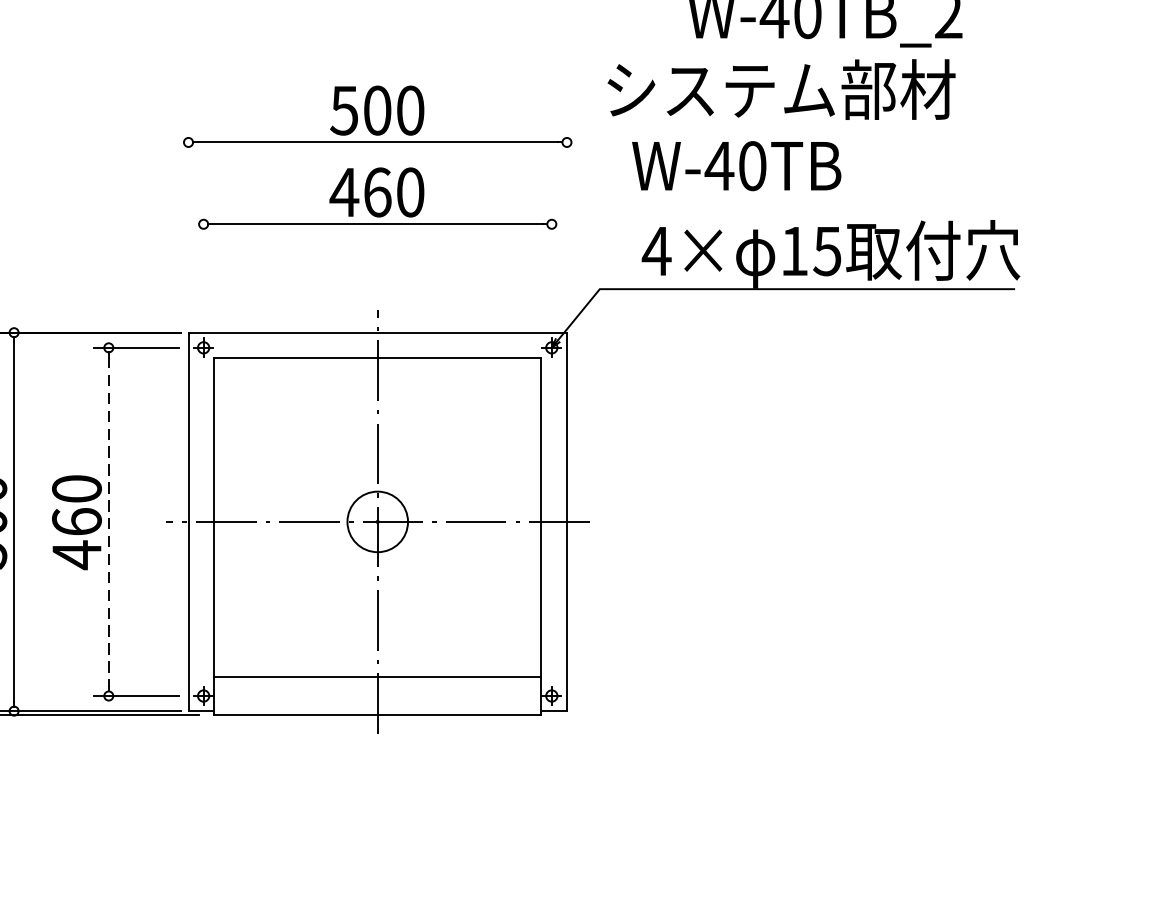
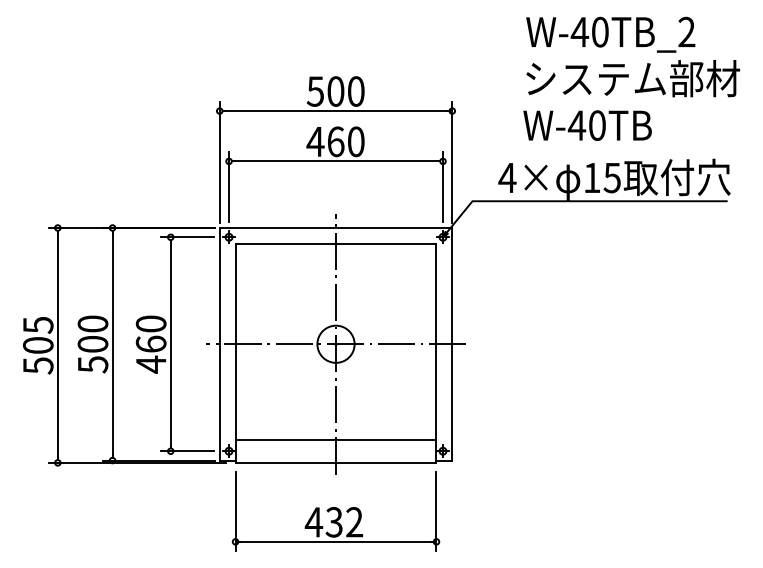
text: (782, 89) -> (633, 78), moved
text: (736, 165) -> (587, 125), moved
line: (188, 226) -> (219, 162), added
line: (567, 226) -> (452, 162), added
line: (204, 266) -> (229, 187), added
line: (552, 266) -> (443, 187), added
line: (108, 522) -> (170, 344), dashed -> solid
part: (376, 794) -> (335, 511), added

